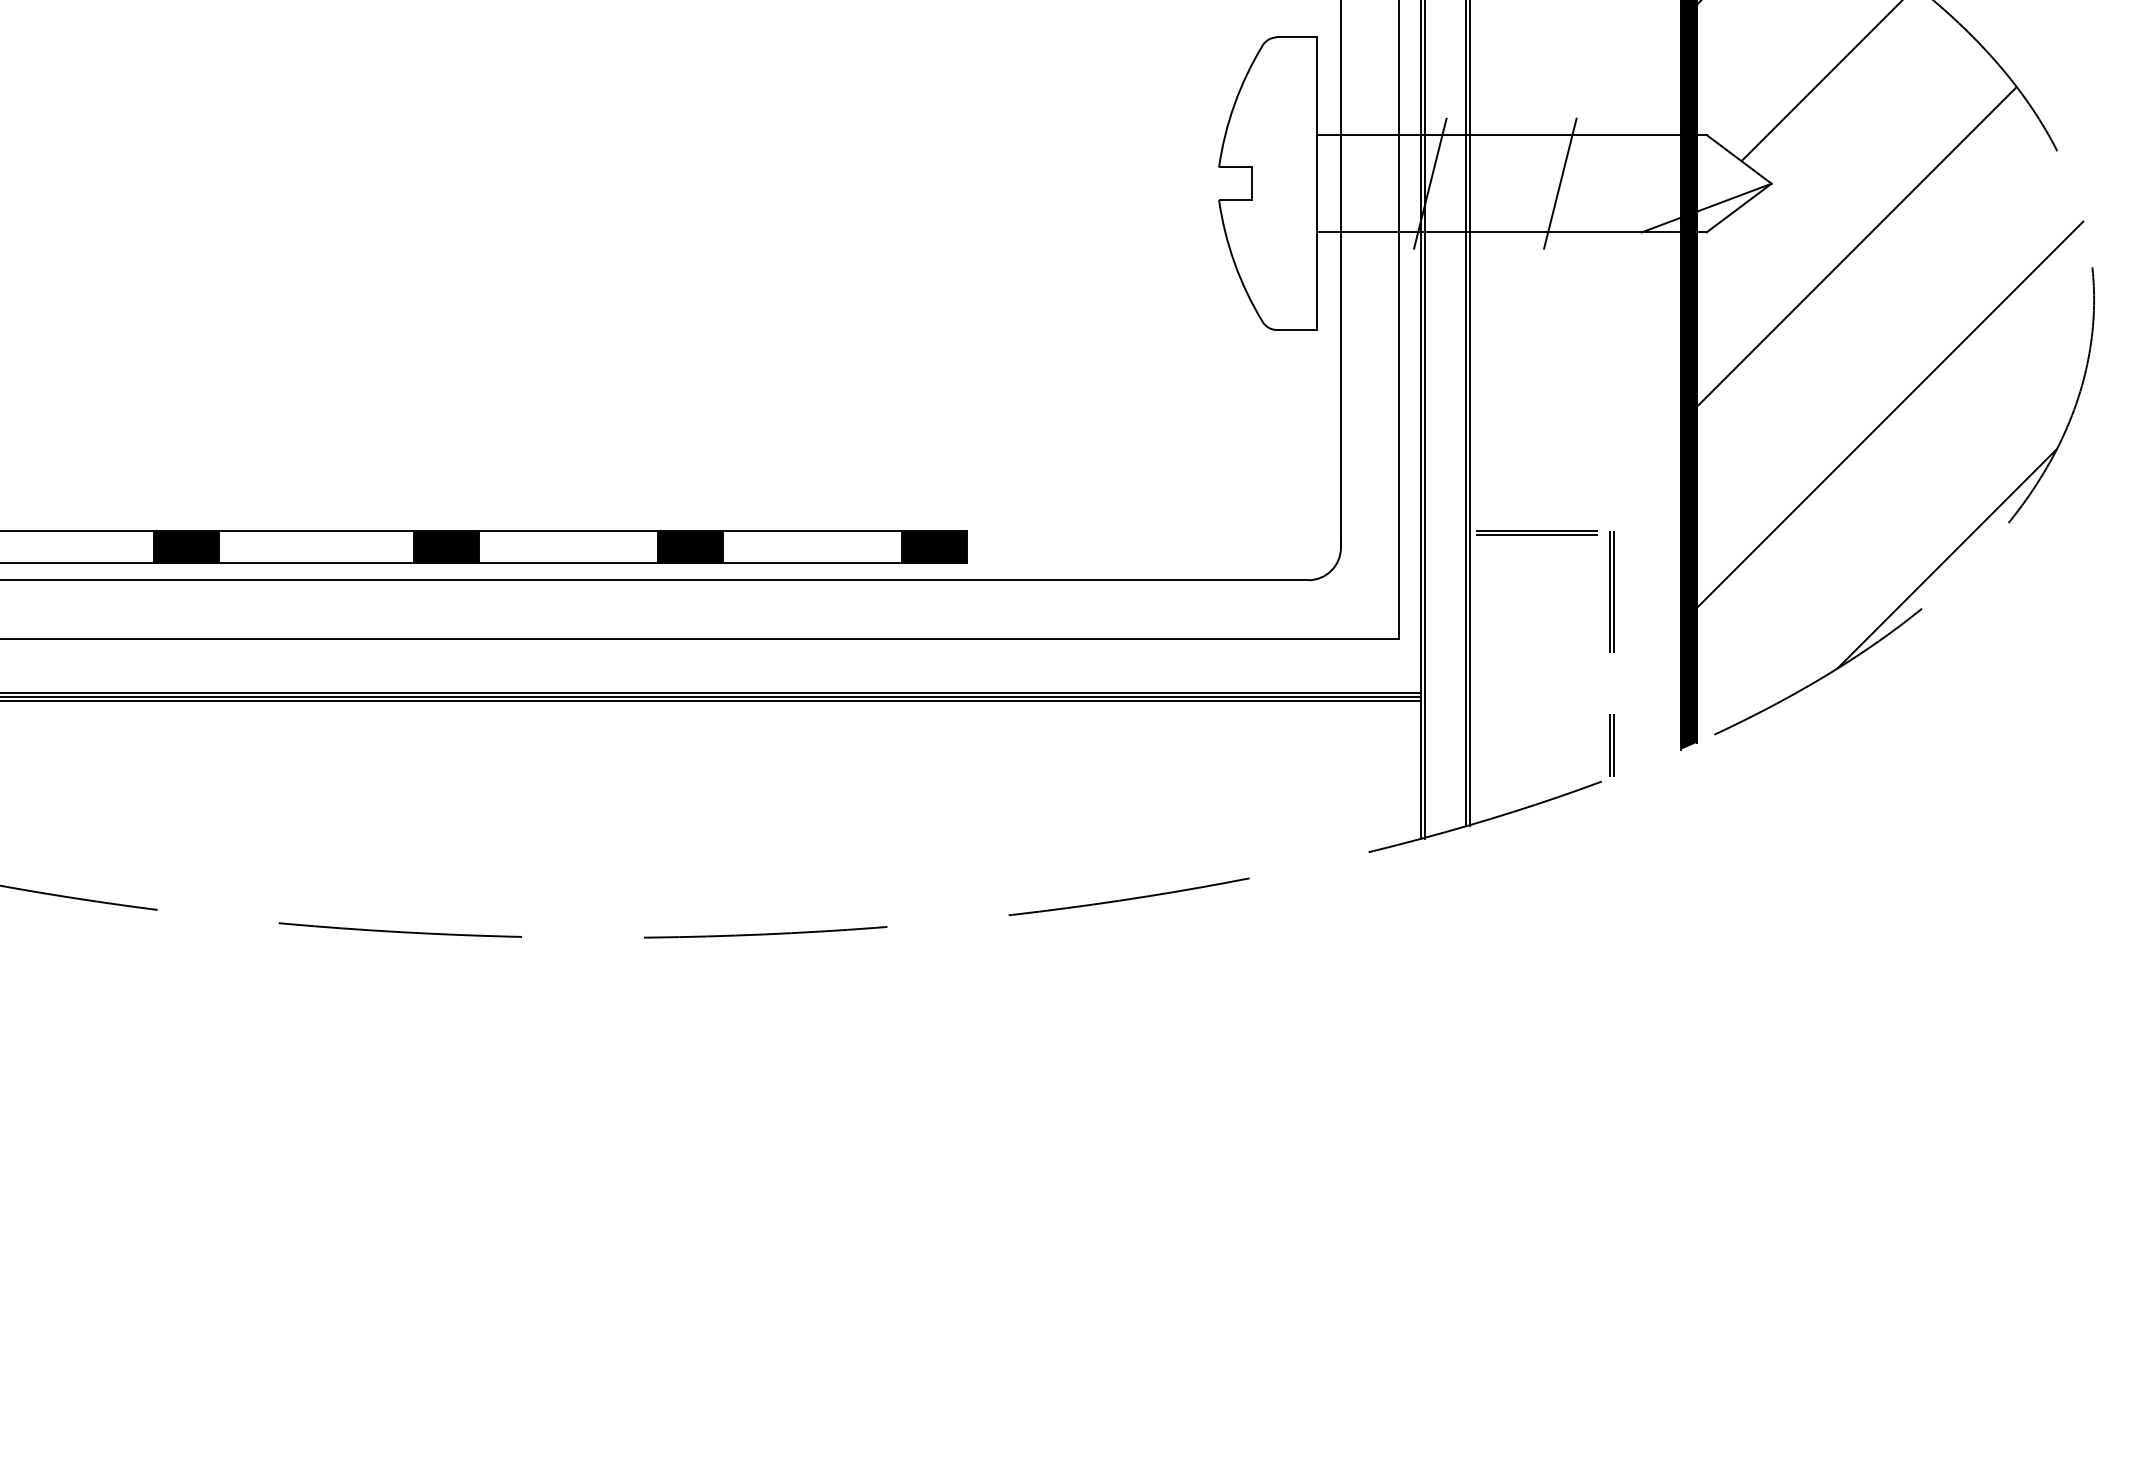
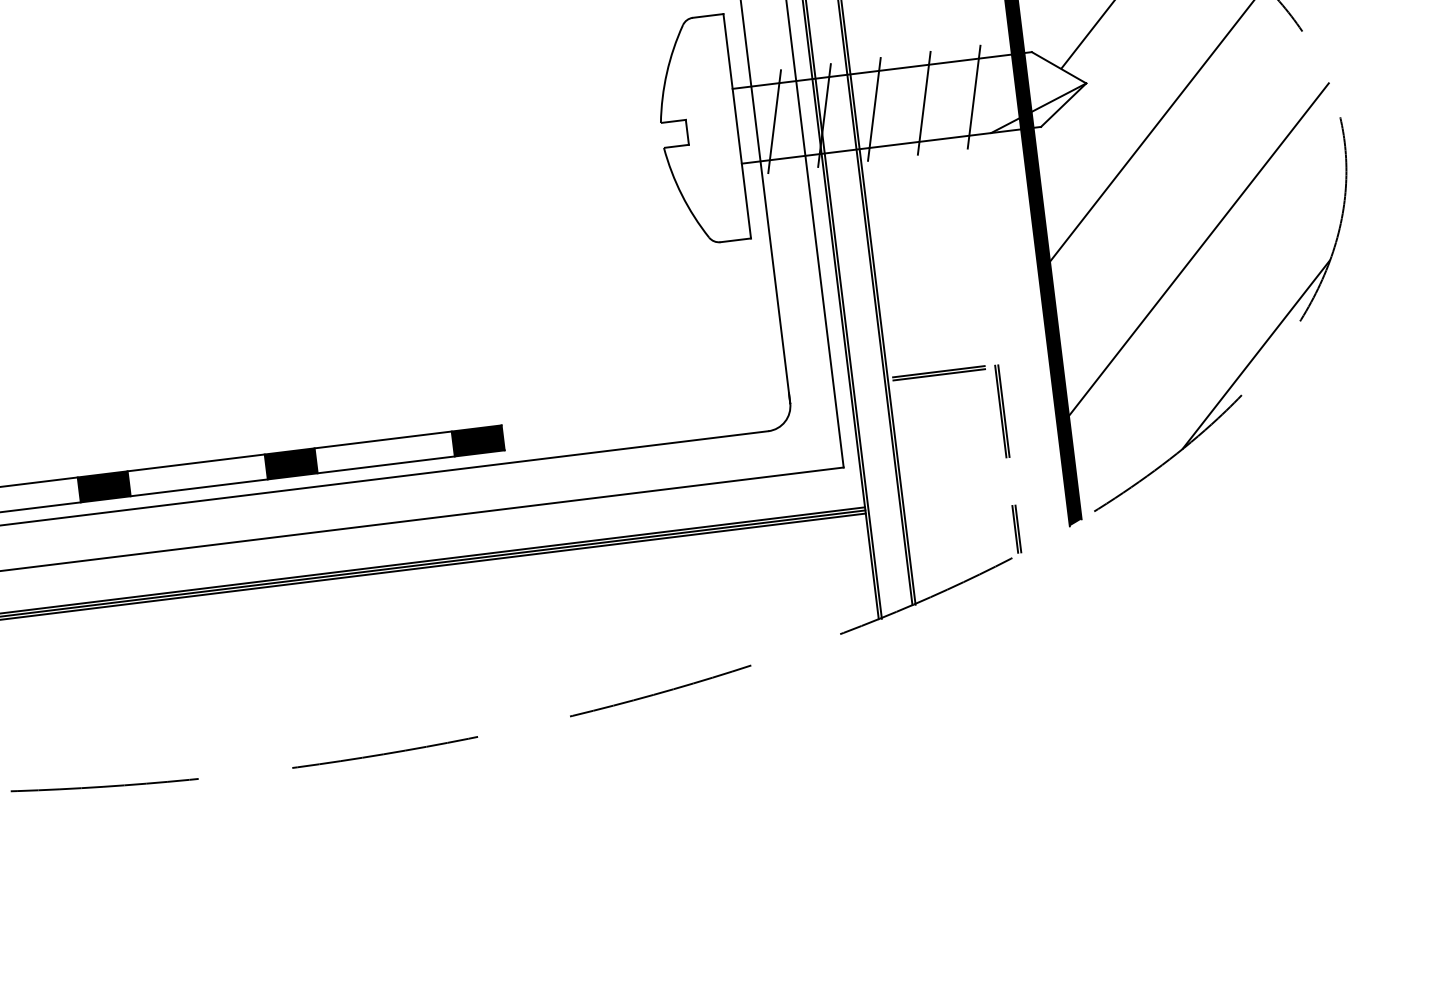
line: (1365, 183) -> (774, 121), added
line: (1495, 183) -> (874, 109), added
line: (1625, 183) -> (974, 97), added

